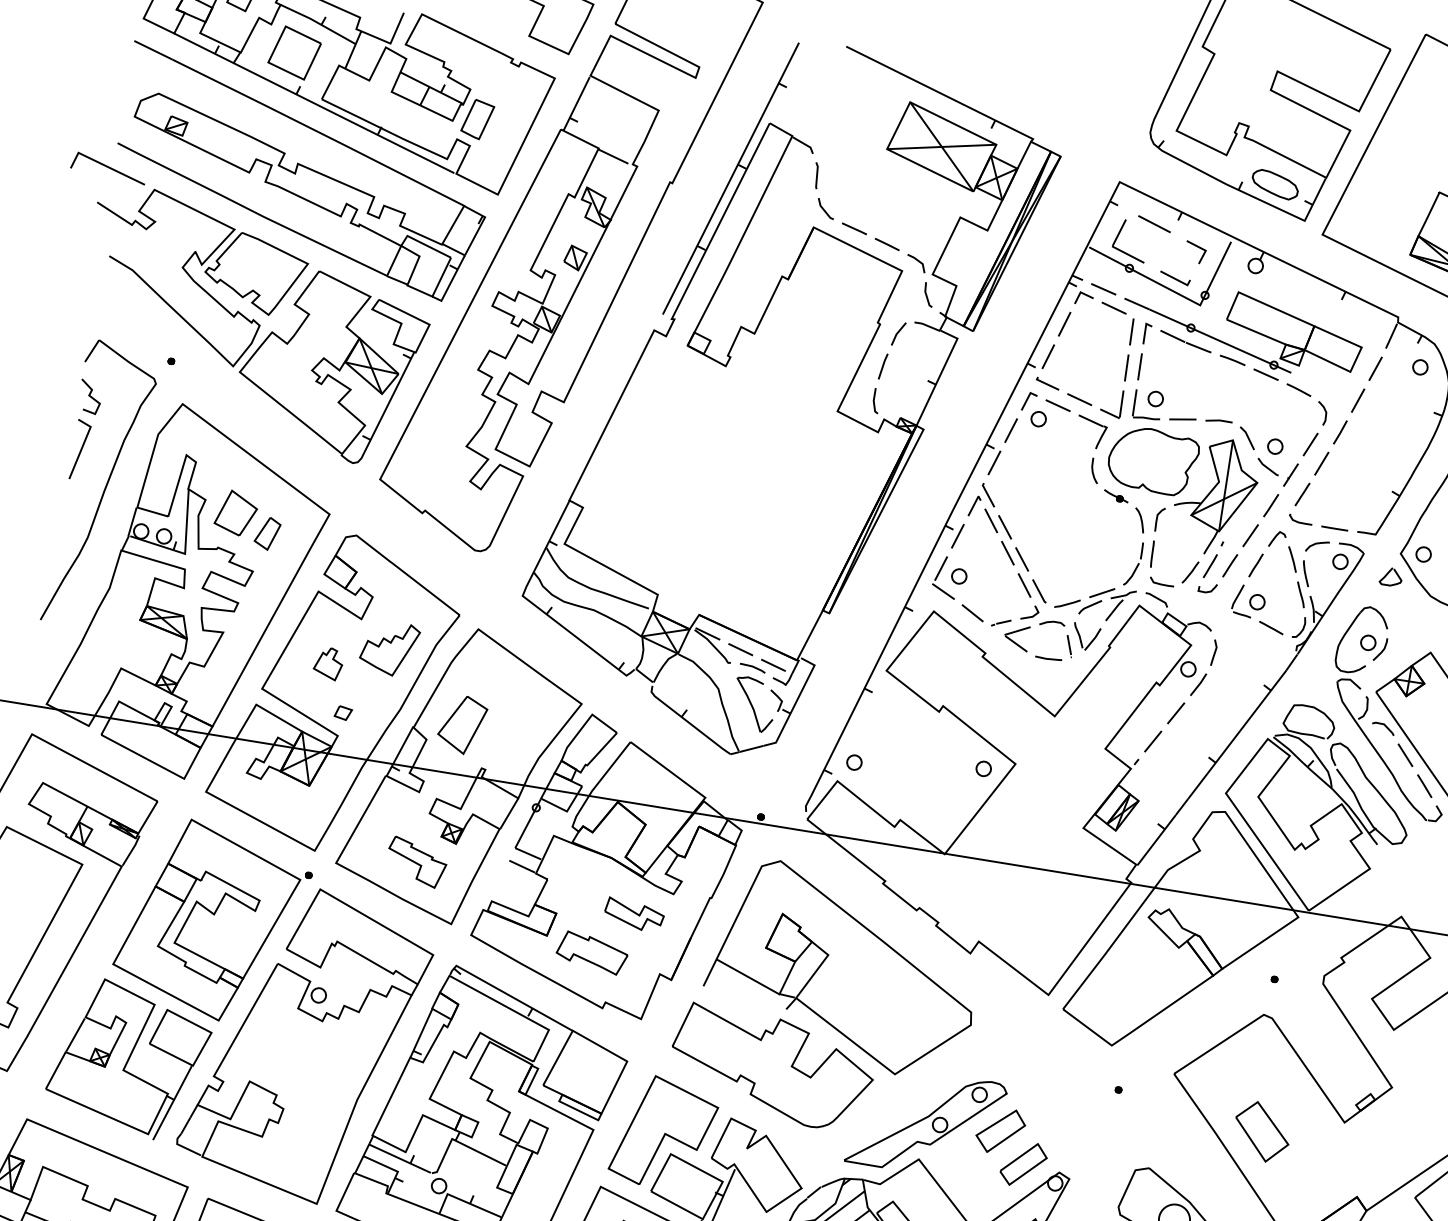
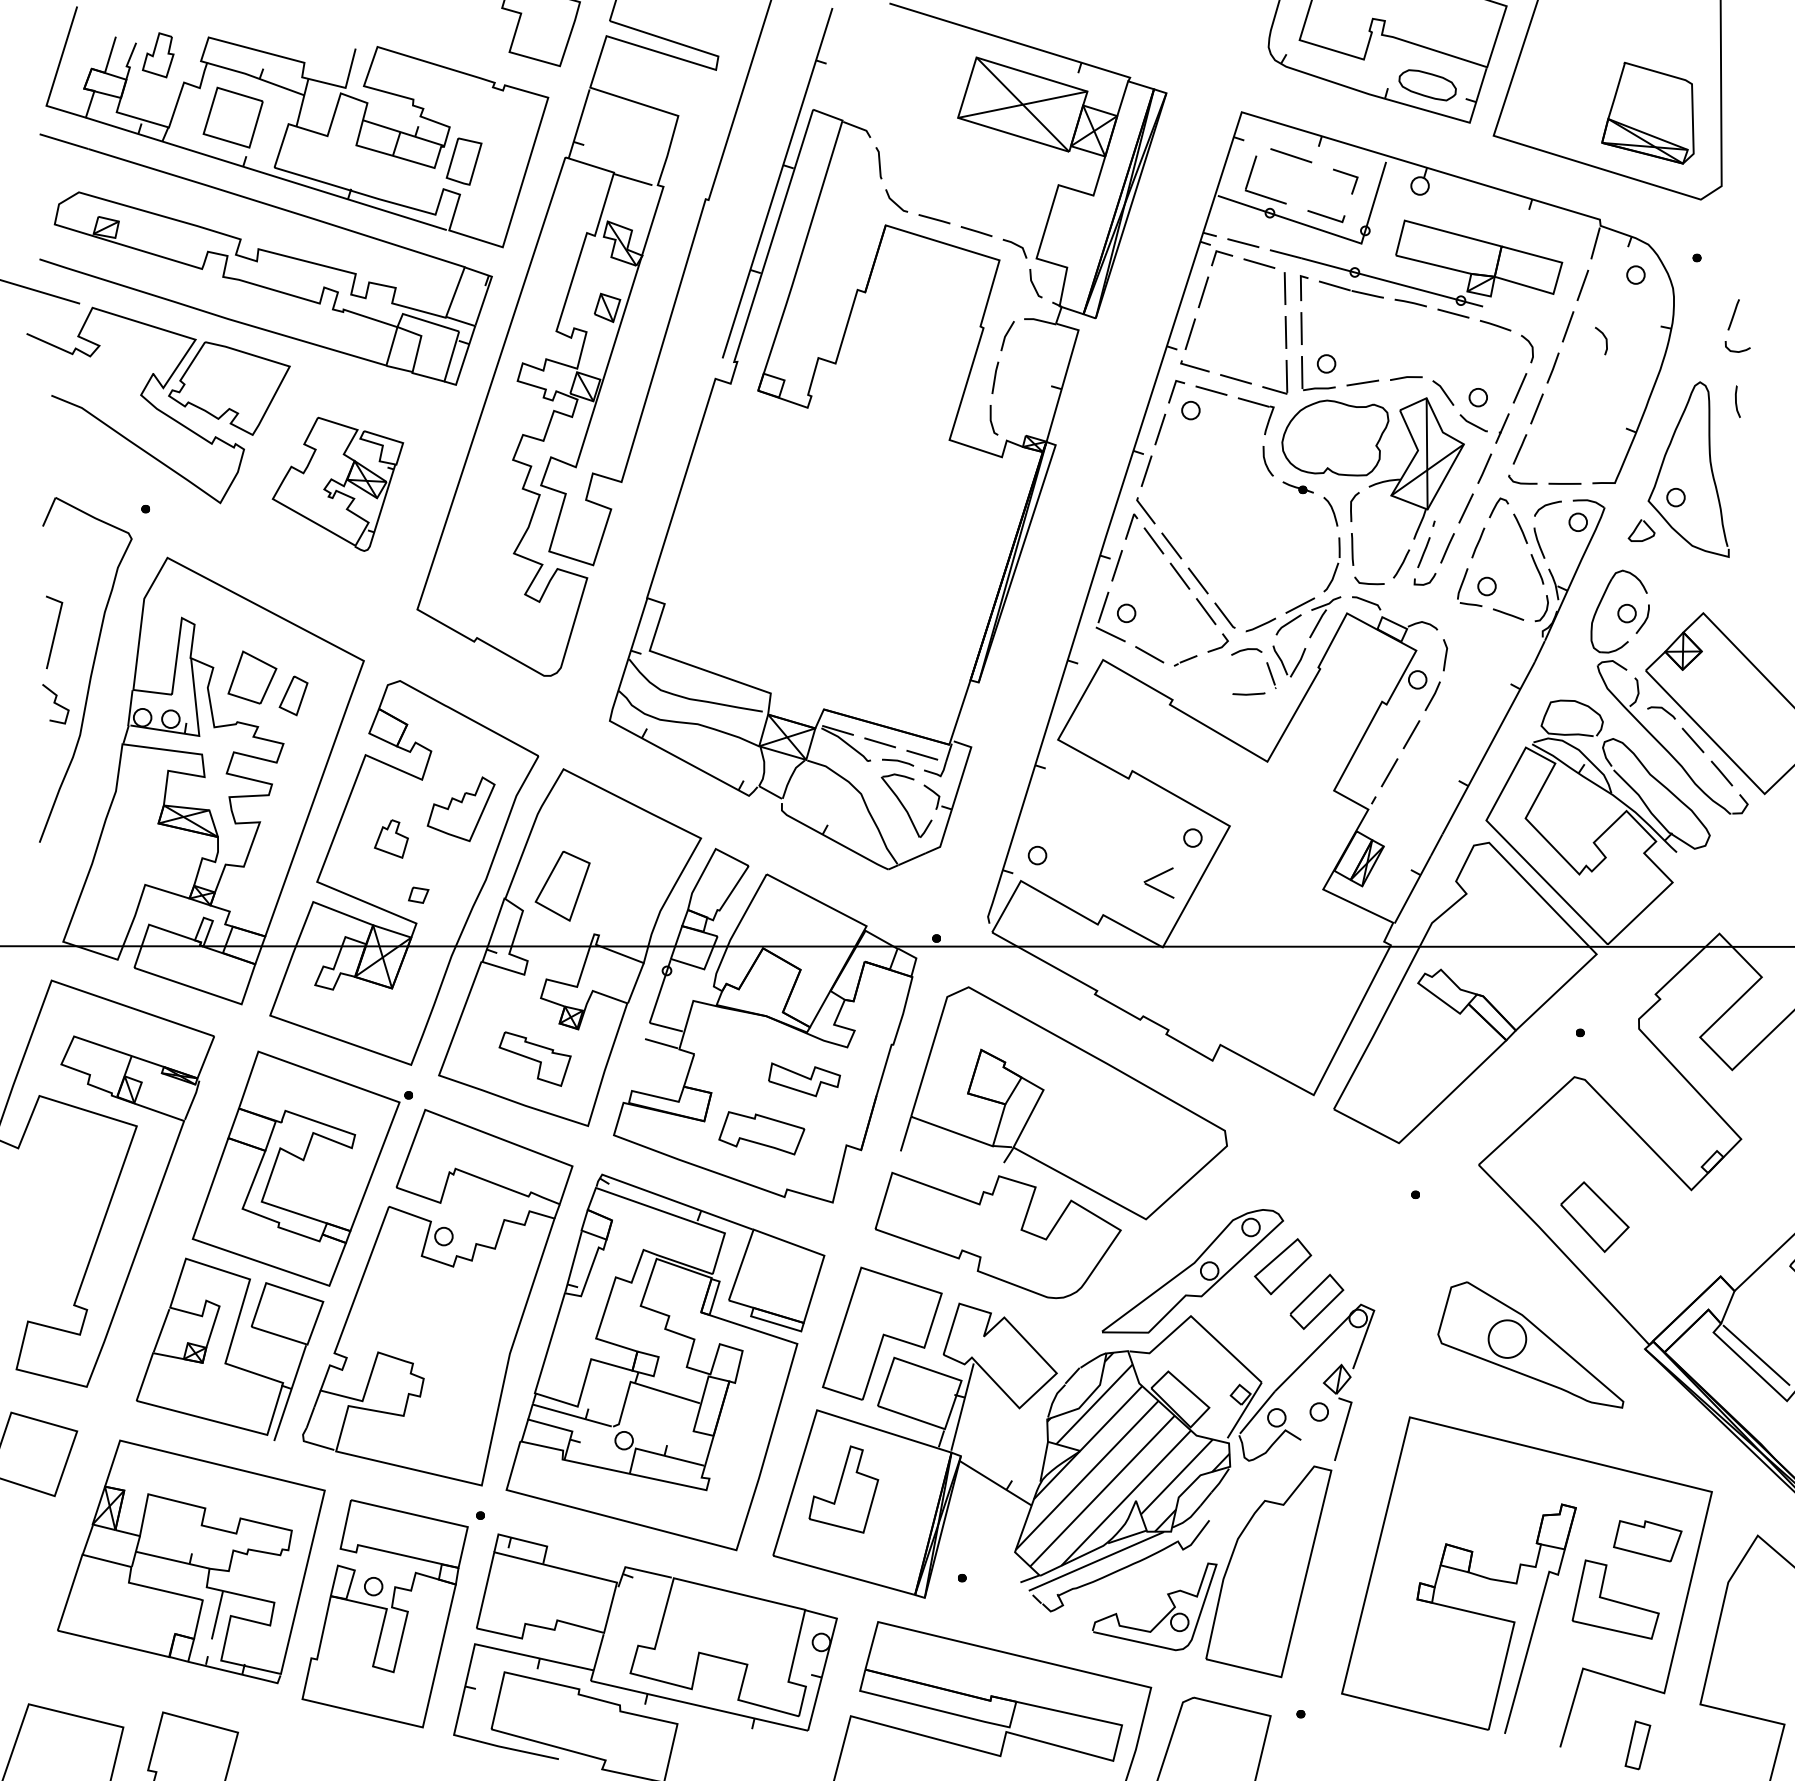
part: (331, 366) -> (337, 484), size x0.6
curve: (89, 397) -> (55, 704), moved
curve: (1386, 416) -> (1605, 340), added
part: (1016, 636) -> (1158, 882), moved

